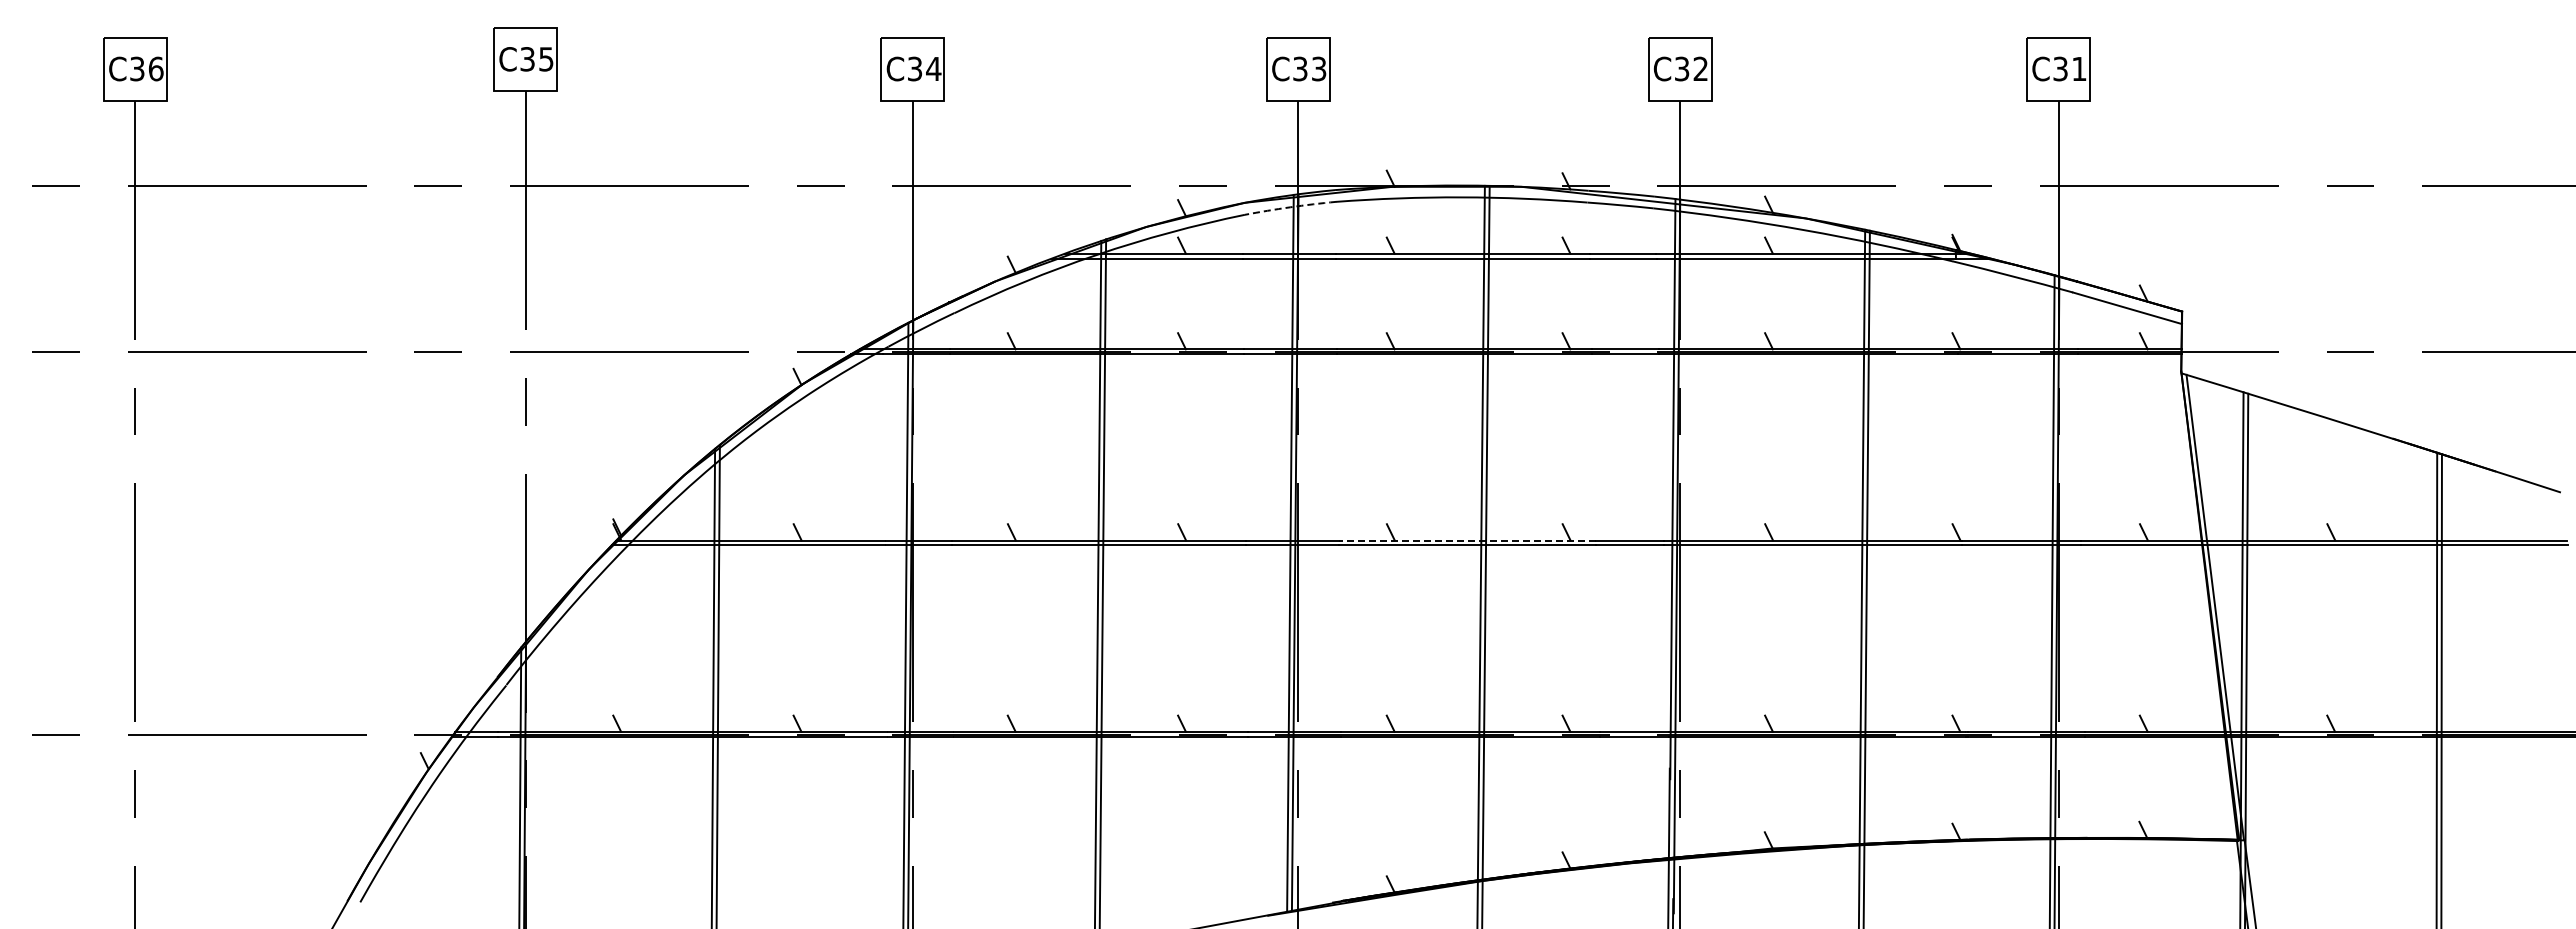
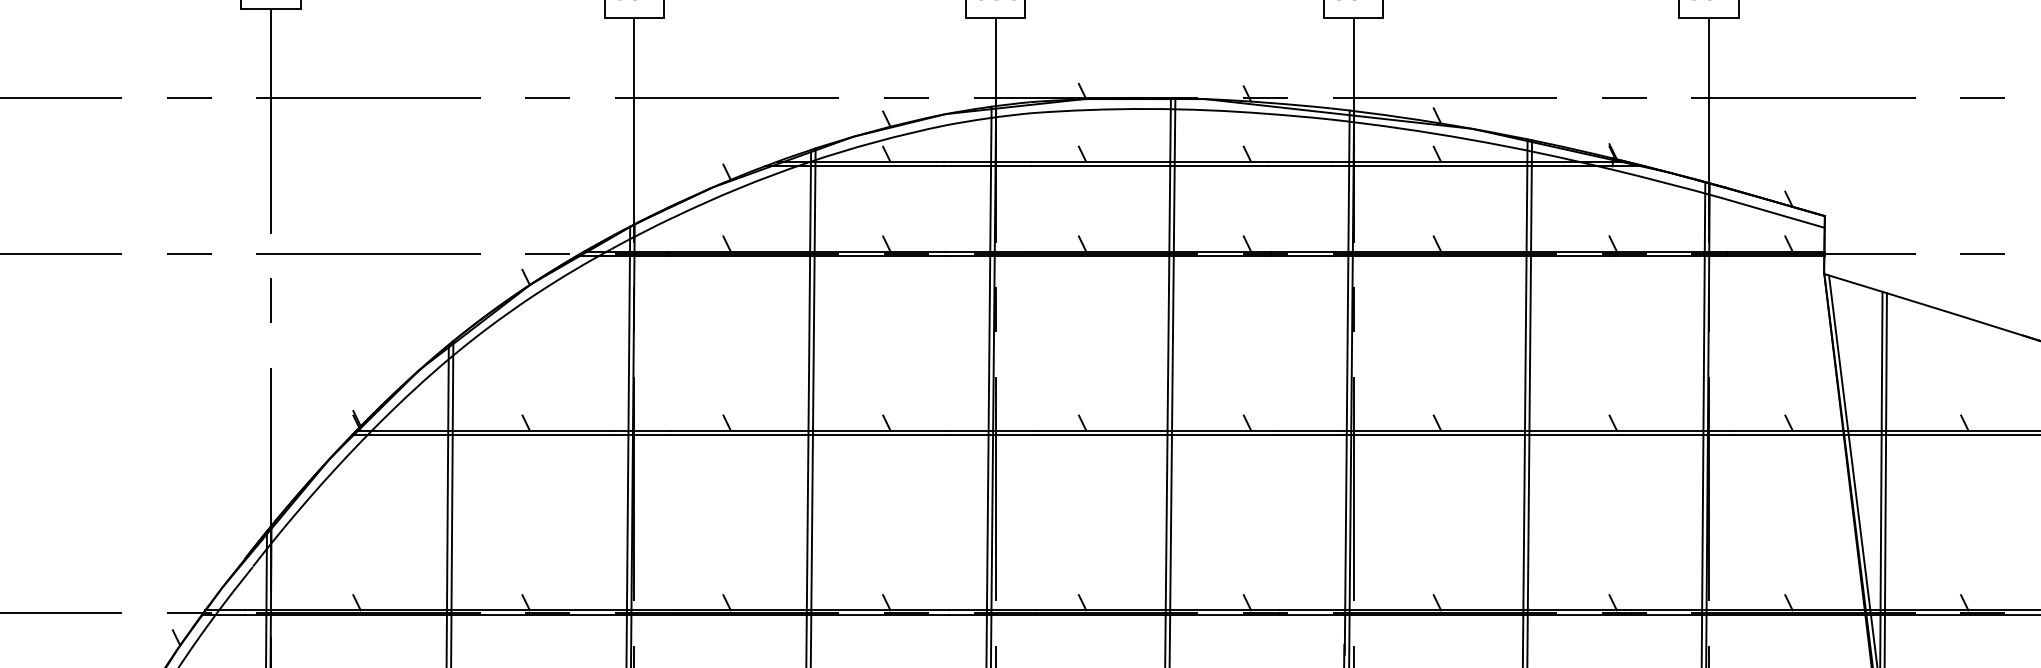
arc: (1290, 207) -> (988, 118), dashed -> solid
line: (1467, 540) -> (1154, 430), dashed -> solid

